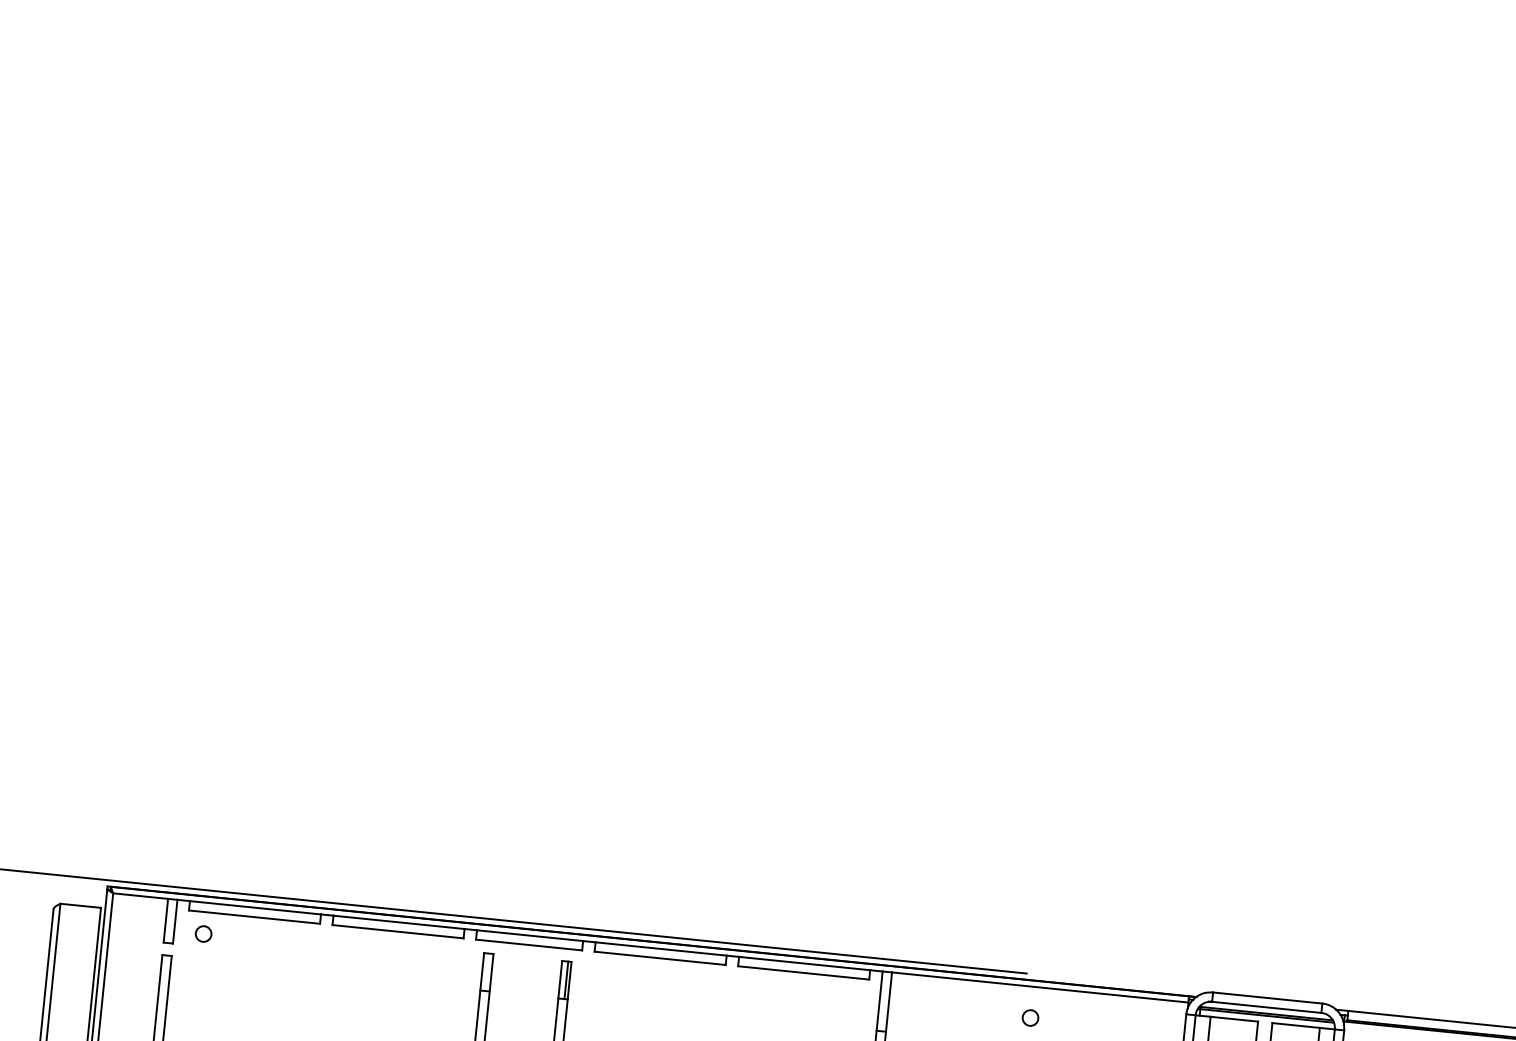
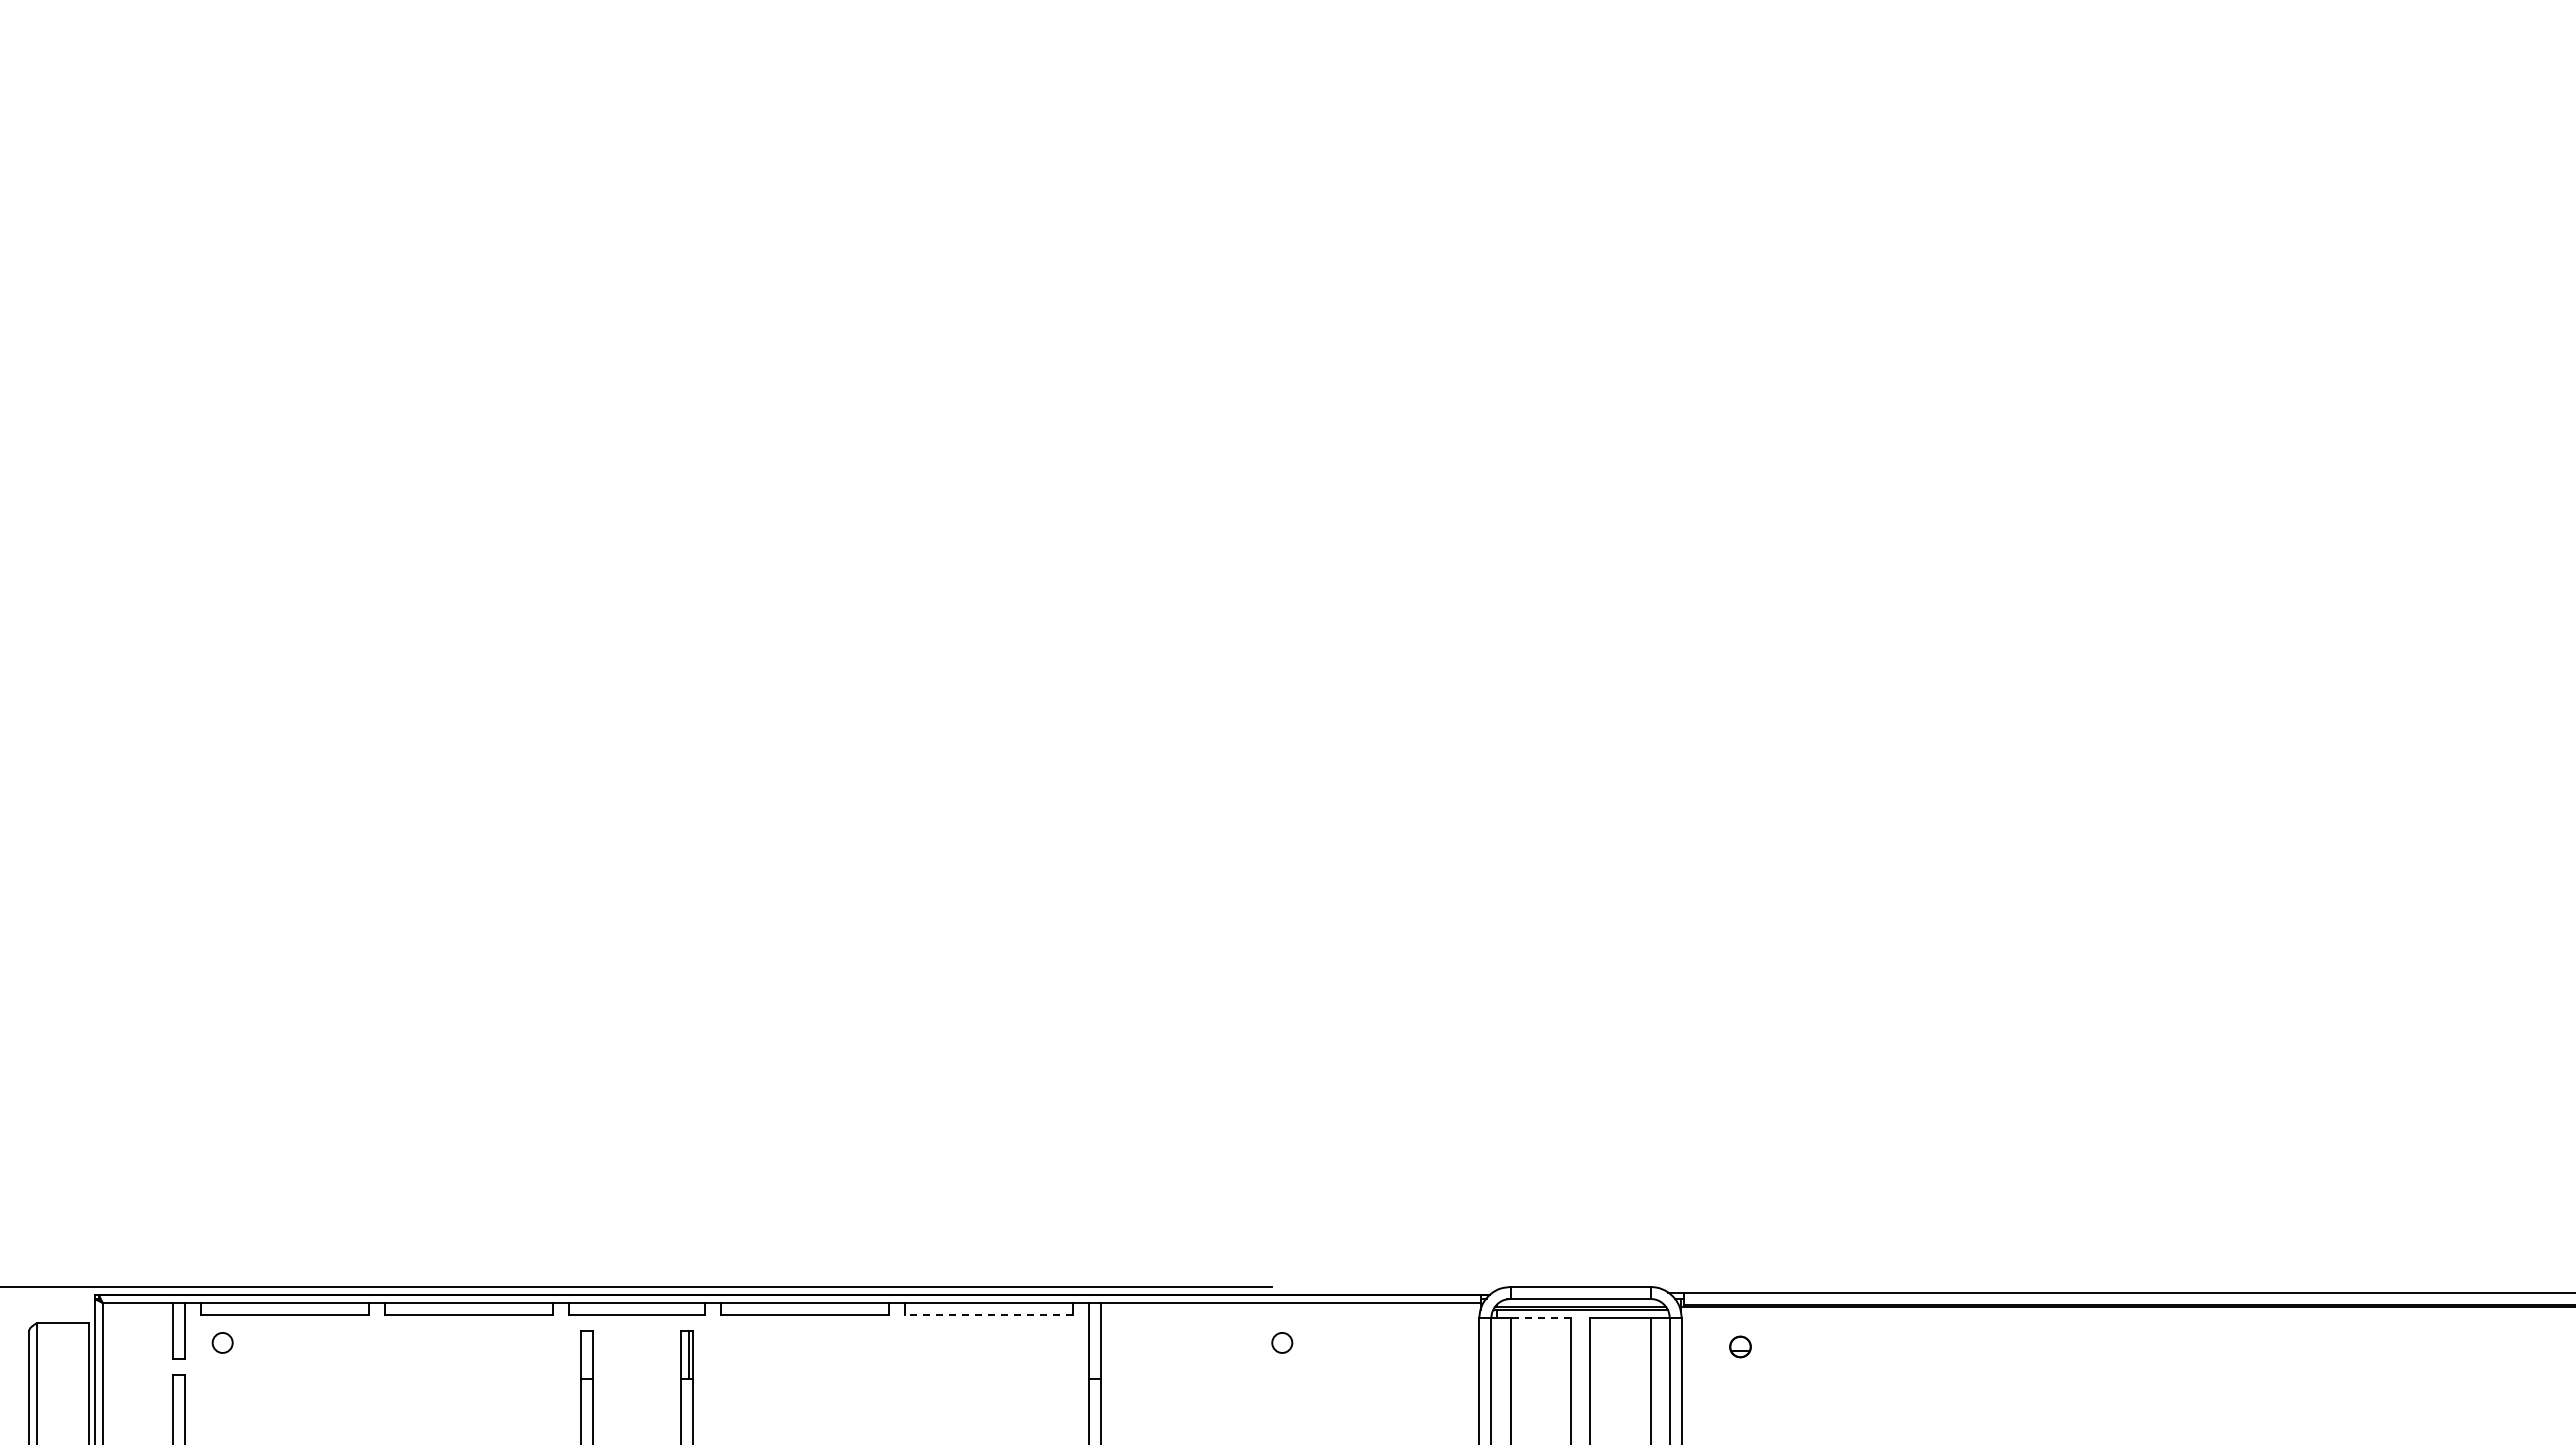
line: (803, 972) -> (988, 1314), solid -> dashed
line: (1233, 1019) -> (1540, 1318), solid -> dashed

